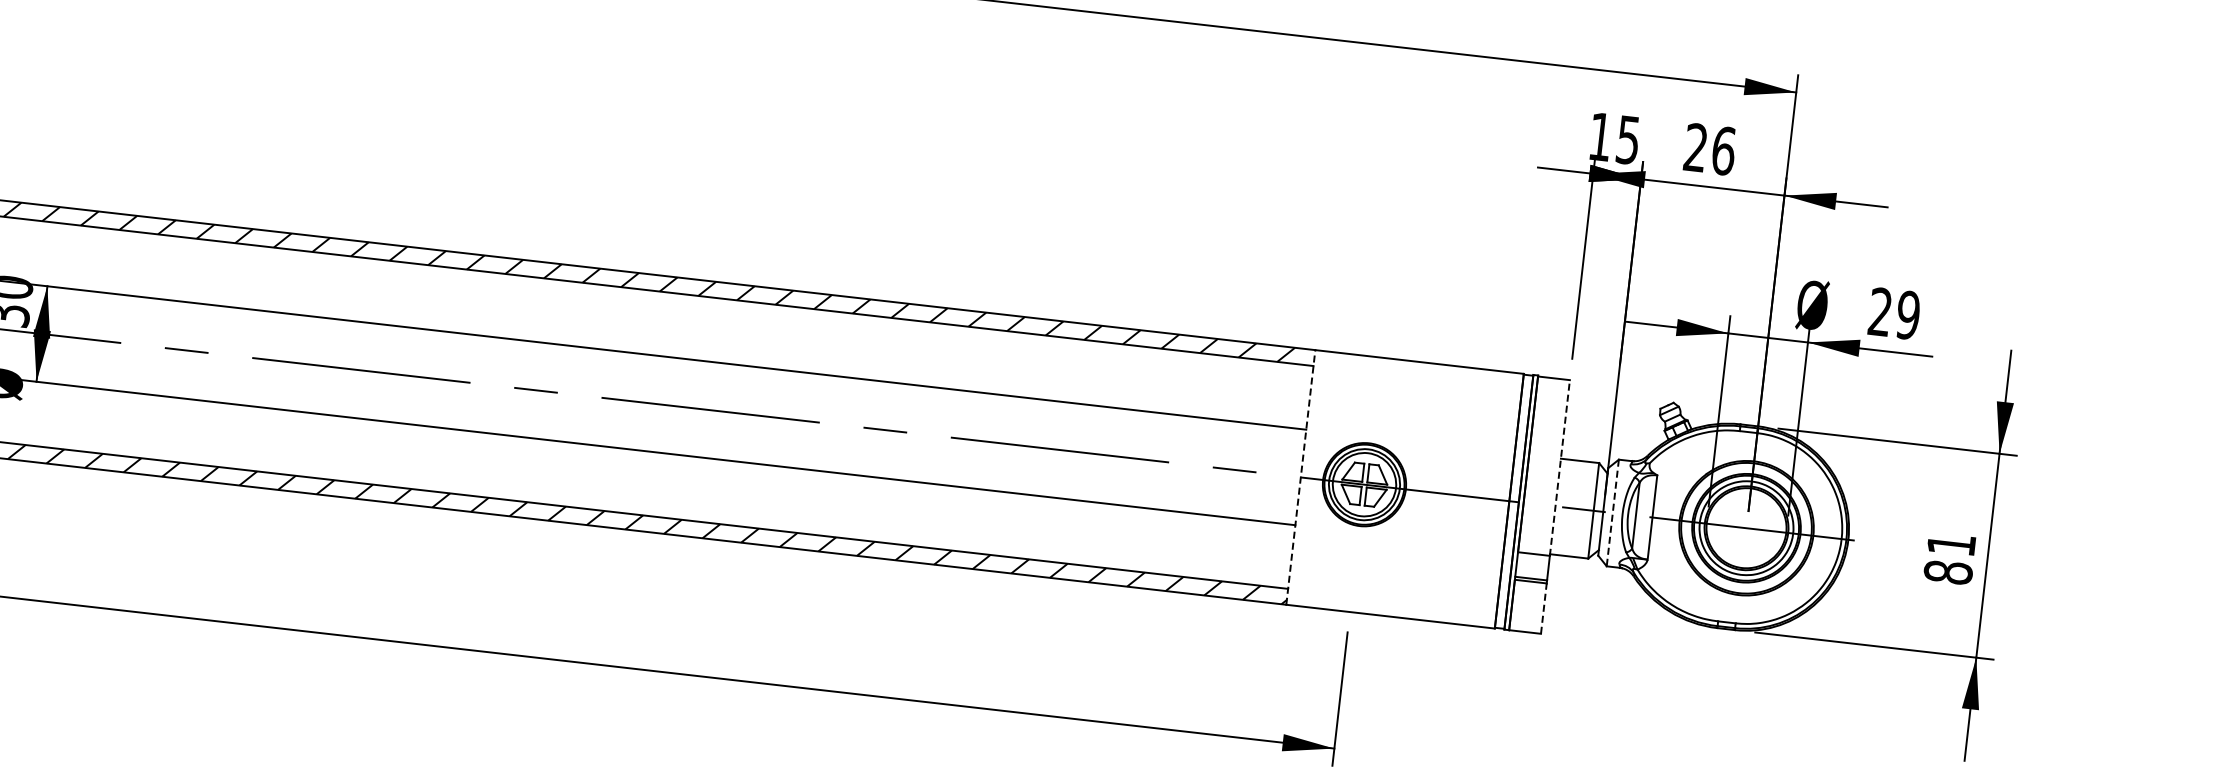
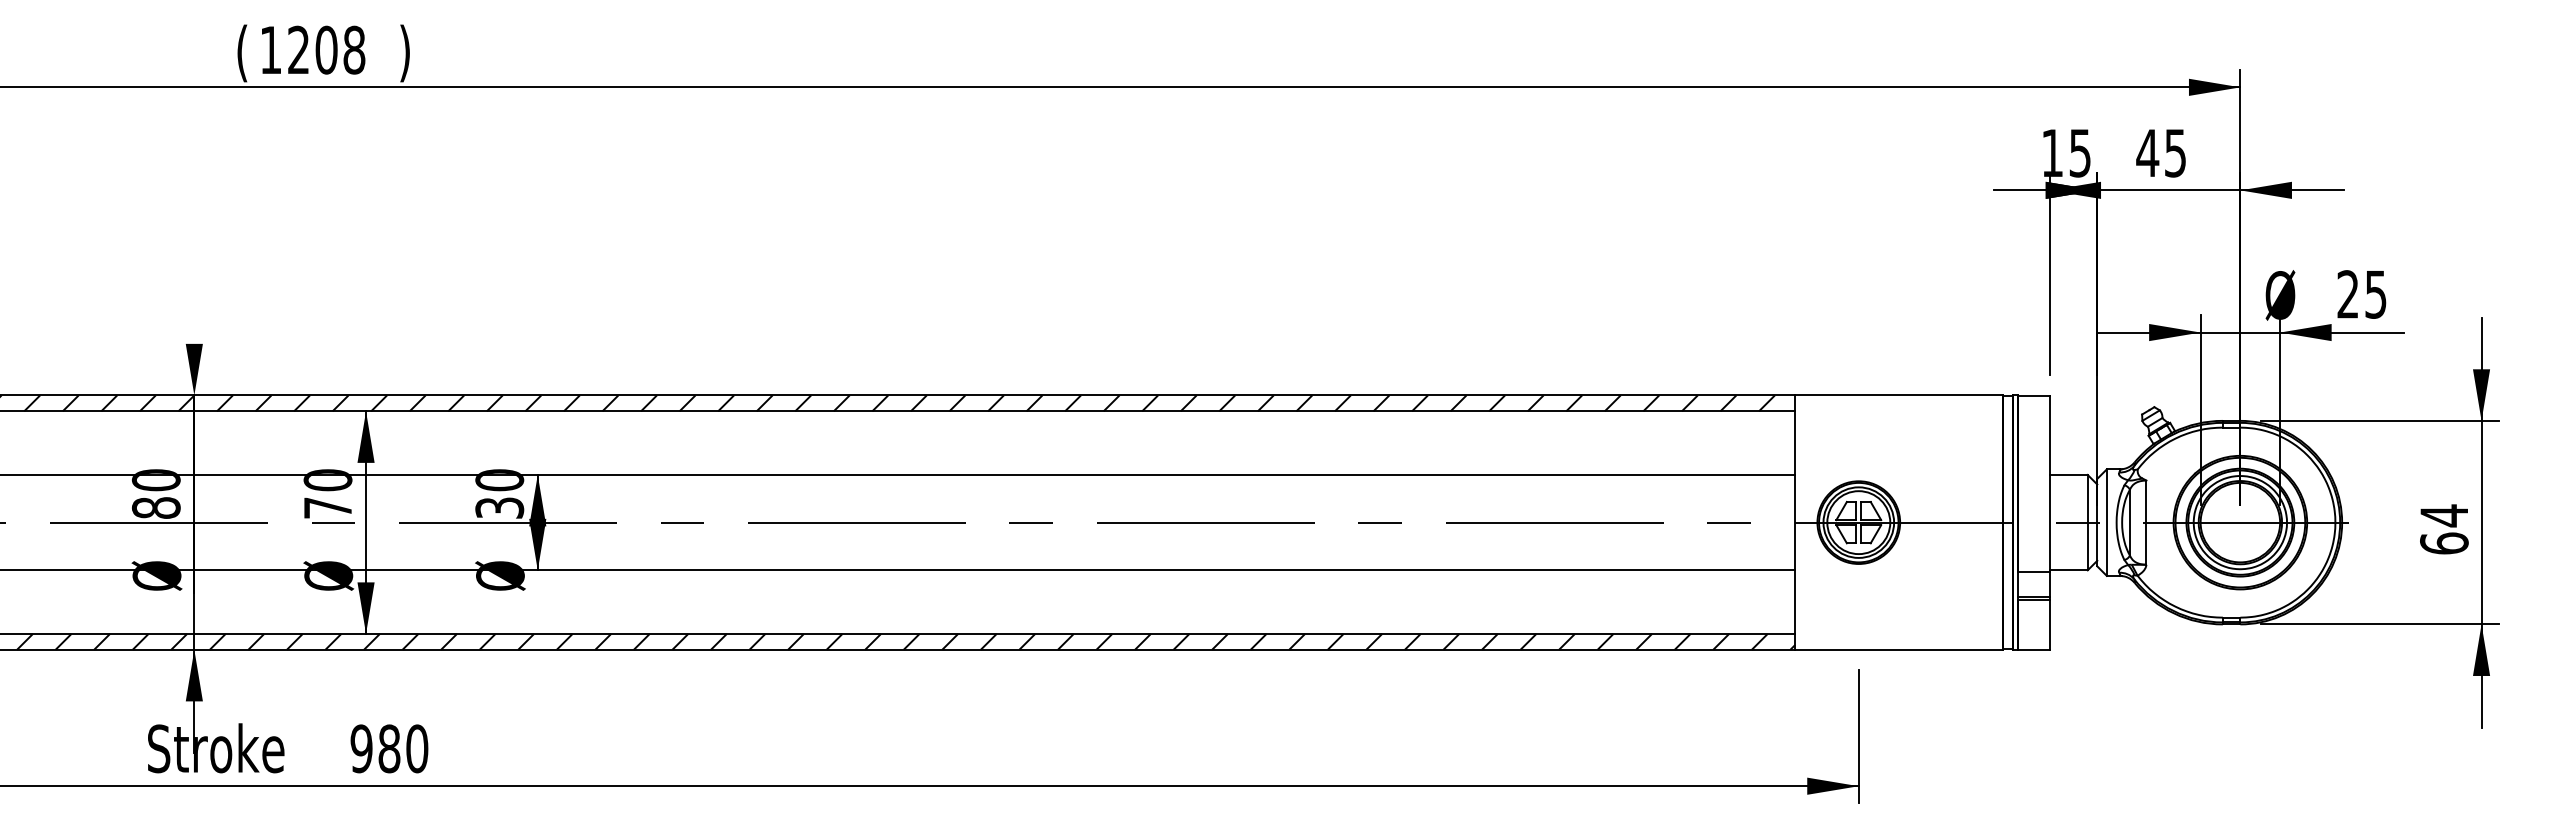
text: (1709, 148) -> (2161, 152), 26 -> 45
text: (1907, 315) -> (2375, 294), 29 -> 25
line: (1559, 468) -> (2049, 484), dashed -> solid
line: (1301, 477) -> (1795, 522), dashed -> solid
line: (1612, 513) -> (2106, 523), dashed -> solid
text: (1950, 558) -> (2444, 529), 81 -> 64
line: (1543, 608) -> (2049, 624), dashed -> solid

